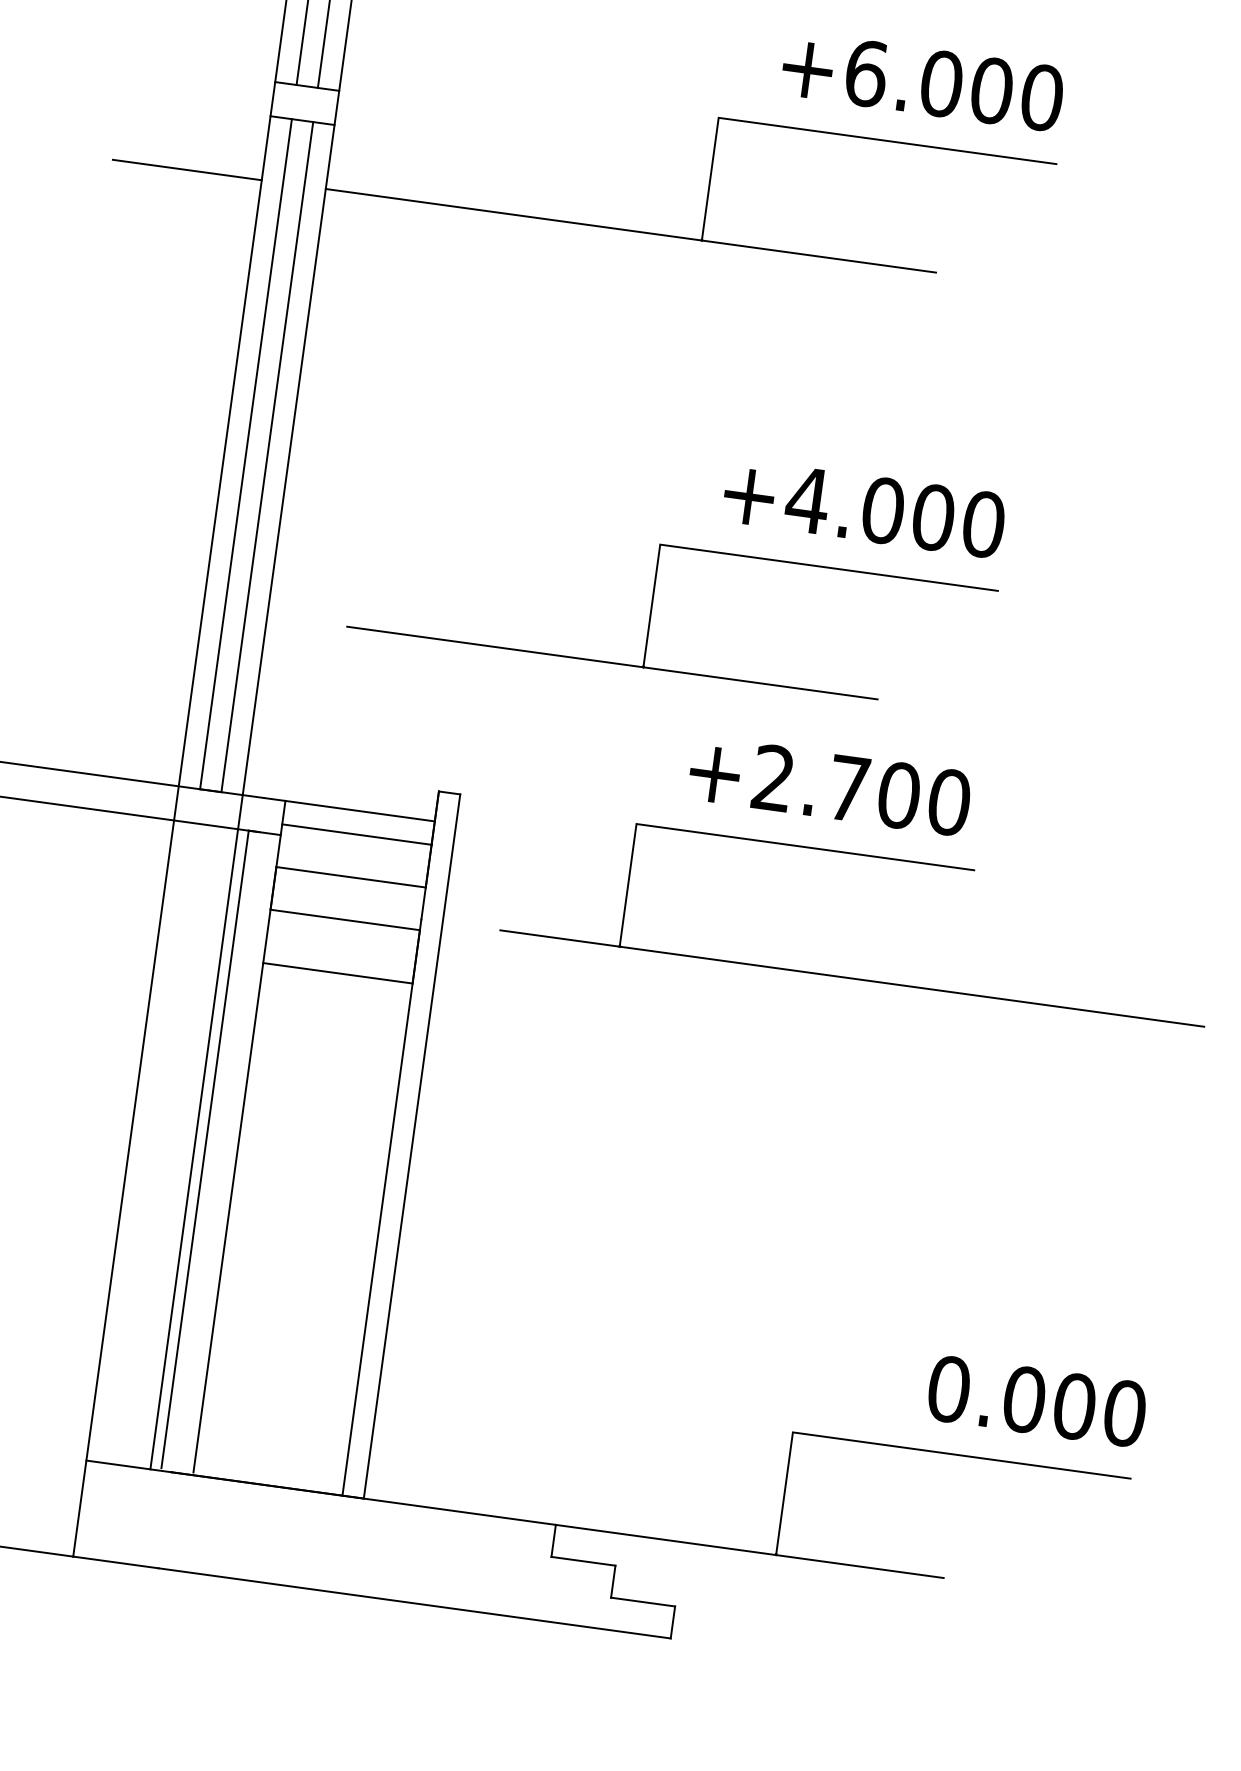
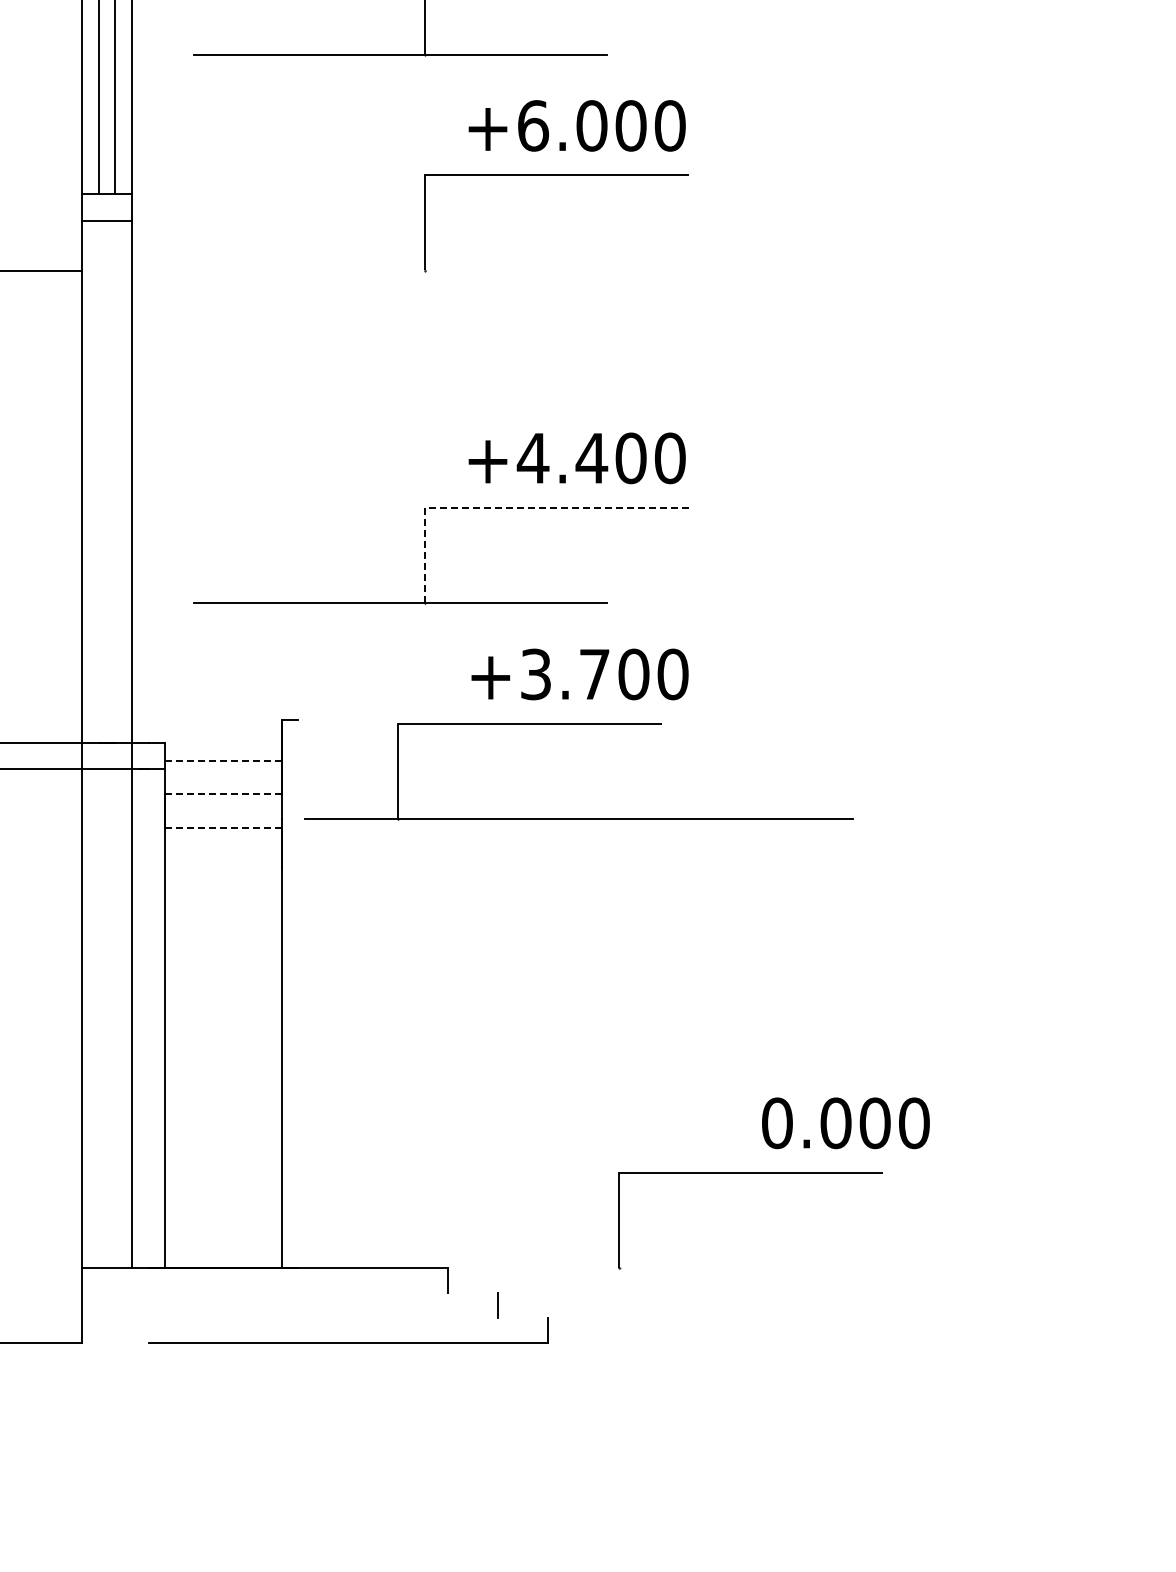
line: (630, 230) -> (369, 270), removed
line: (245, 453) -> (98, 481), removed
line: (267, 456) -> (115, 481), removed
text: (882, 510) -> (591, 458), +4.000 -> +4.400
line: (767, 559) -> (508, 507), solid -> dashed
text: (772, 778) -> (535, 674), +2.700 -> +3.700
line: (360, 810) -> (223, 742), removed
line: (355, 834) -> (222, 761), solid -> dashed
part: (867, 856) -> (578, 724), moved
line: (349, 877) -> (222, 794), solid -> dashed
line: (345, 919) -> (223, 827), solid -> dashed
line: (337, 973) -> (223, 869), removed
line: (412, 1146) -> (298, 993), removed
line: (205, 1149) -> (140, 1017), removed
text: (1036, 1401) -> (845, 1123), moved
line: (749, 1551) -> (598, 1268), removed
line: (116, 1561) -> (115, 1342), removed
line: (583, 1561) -> (472, 1293), removed
line: (642, 1601) -> (522, 1317), removed

